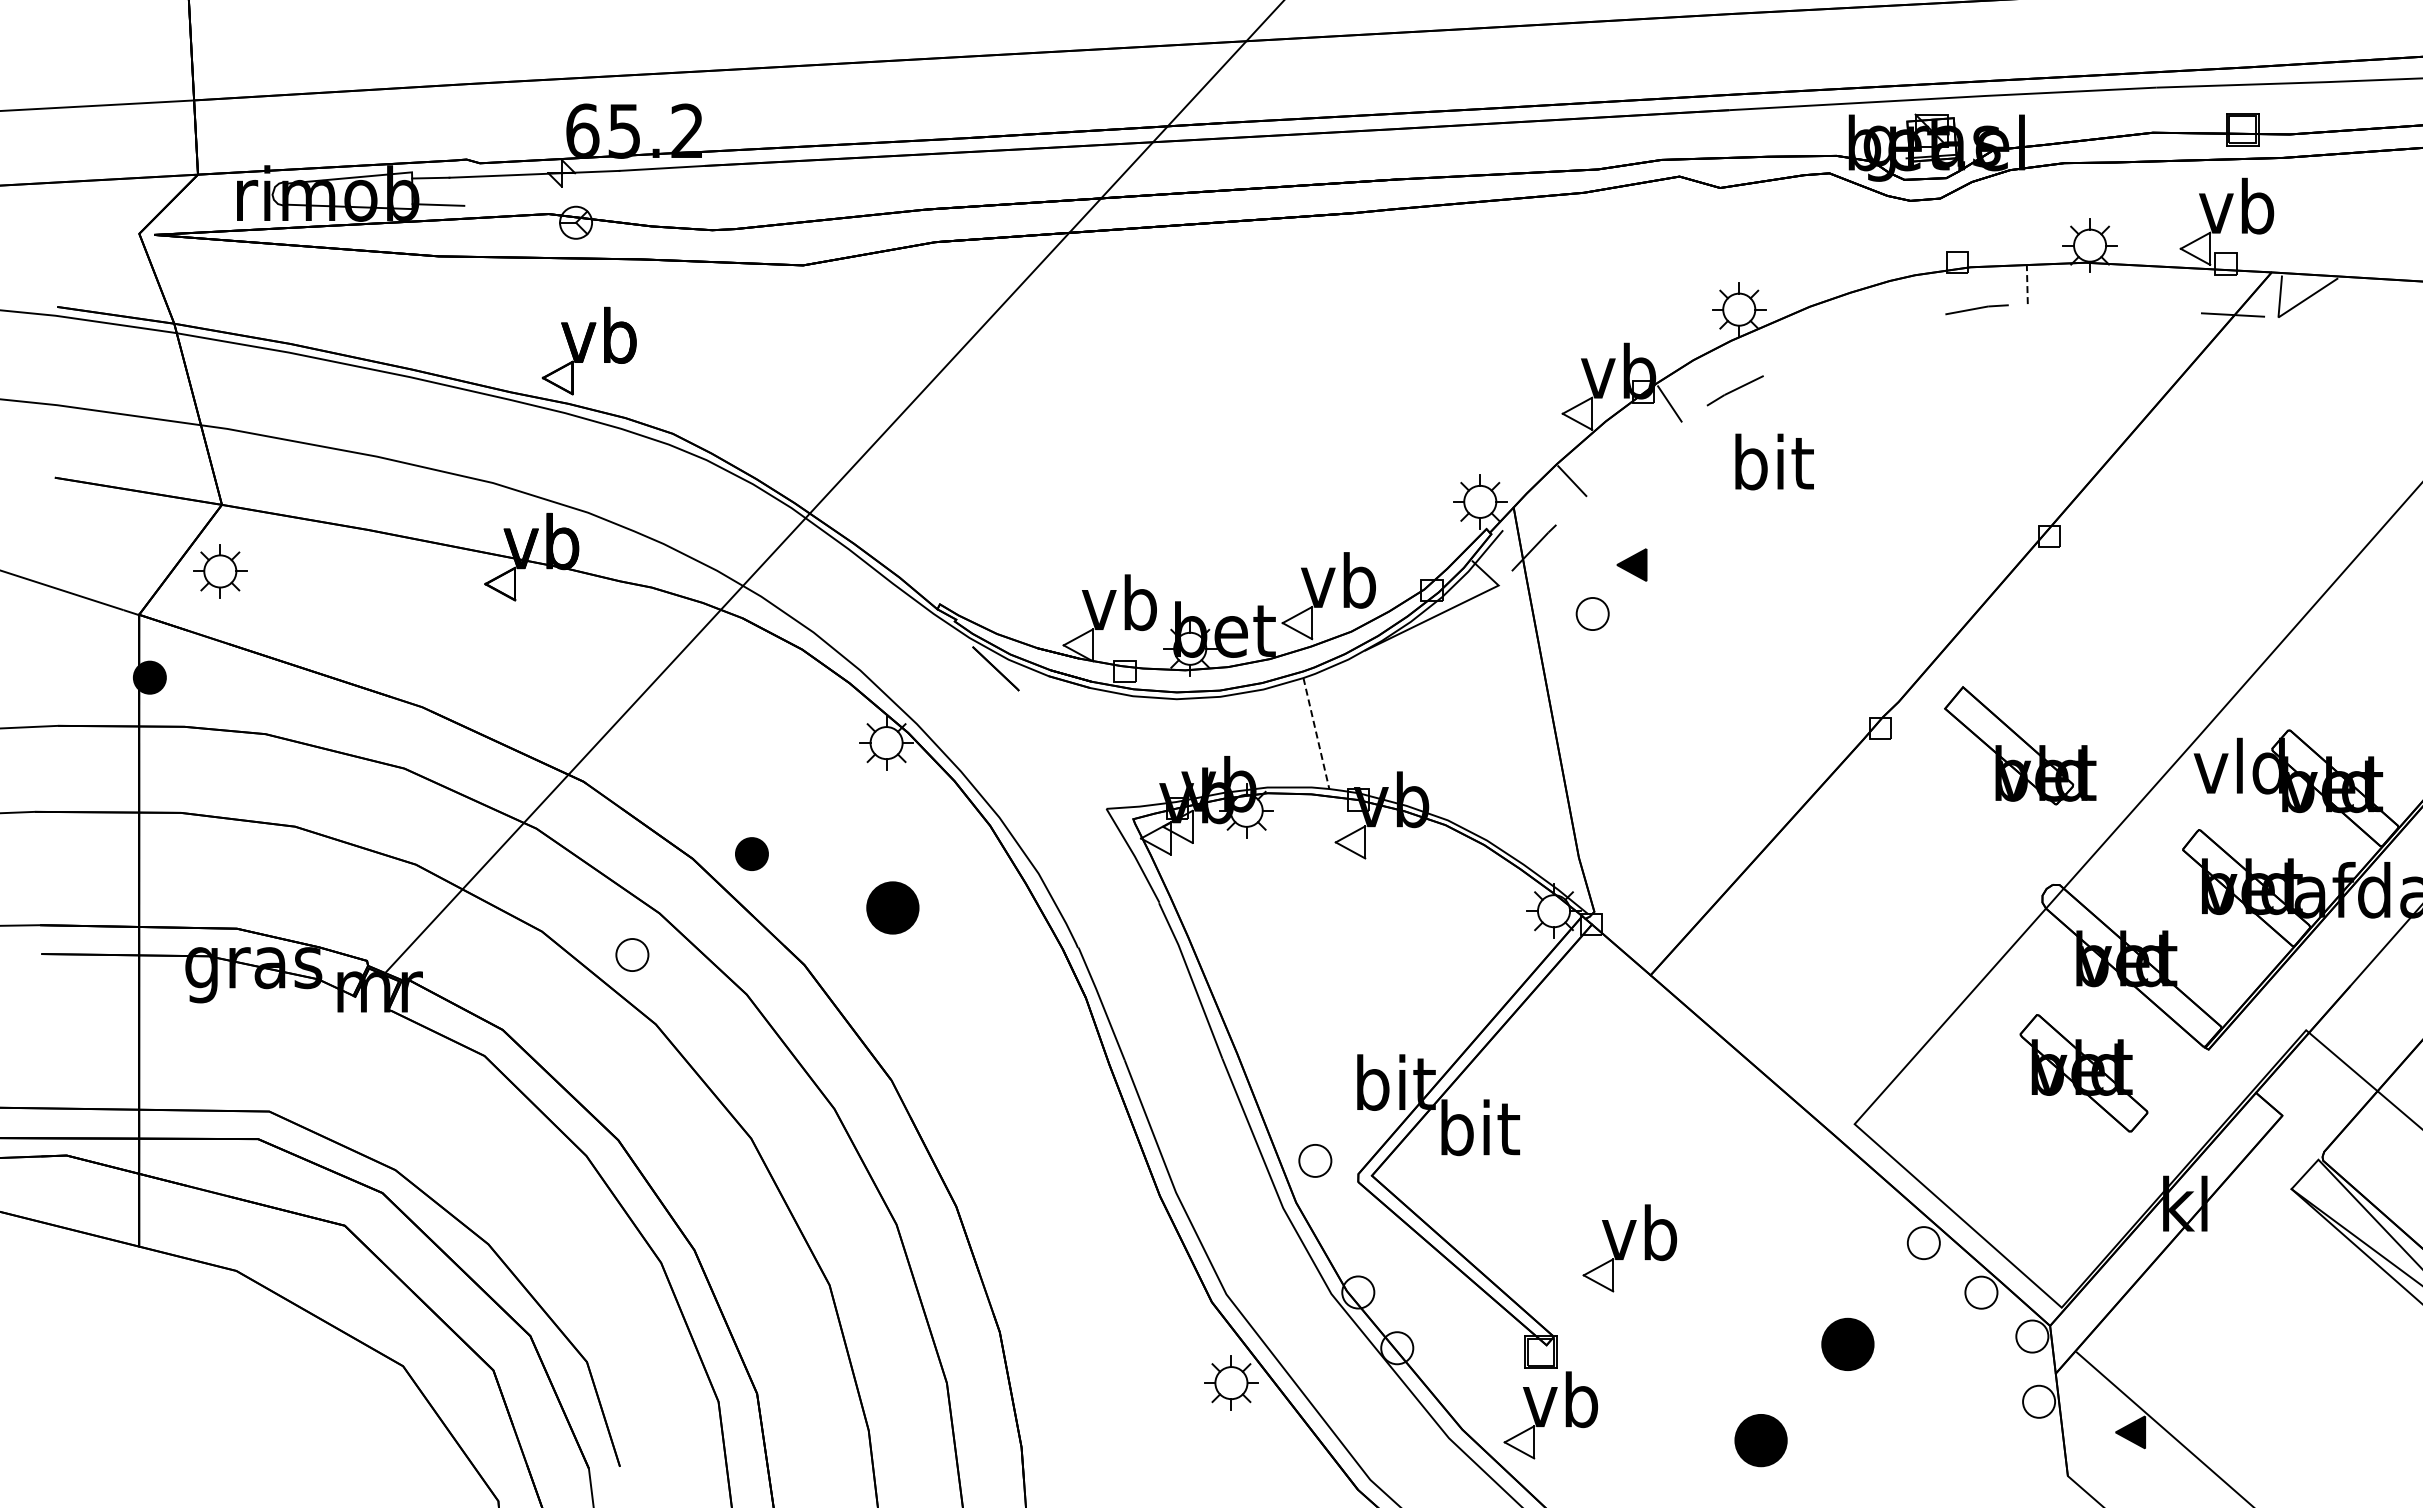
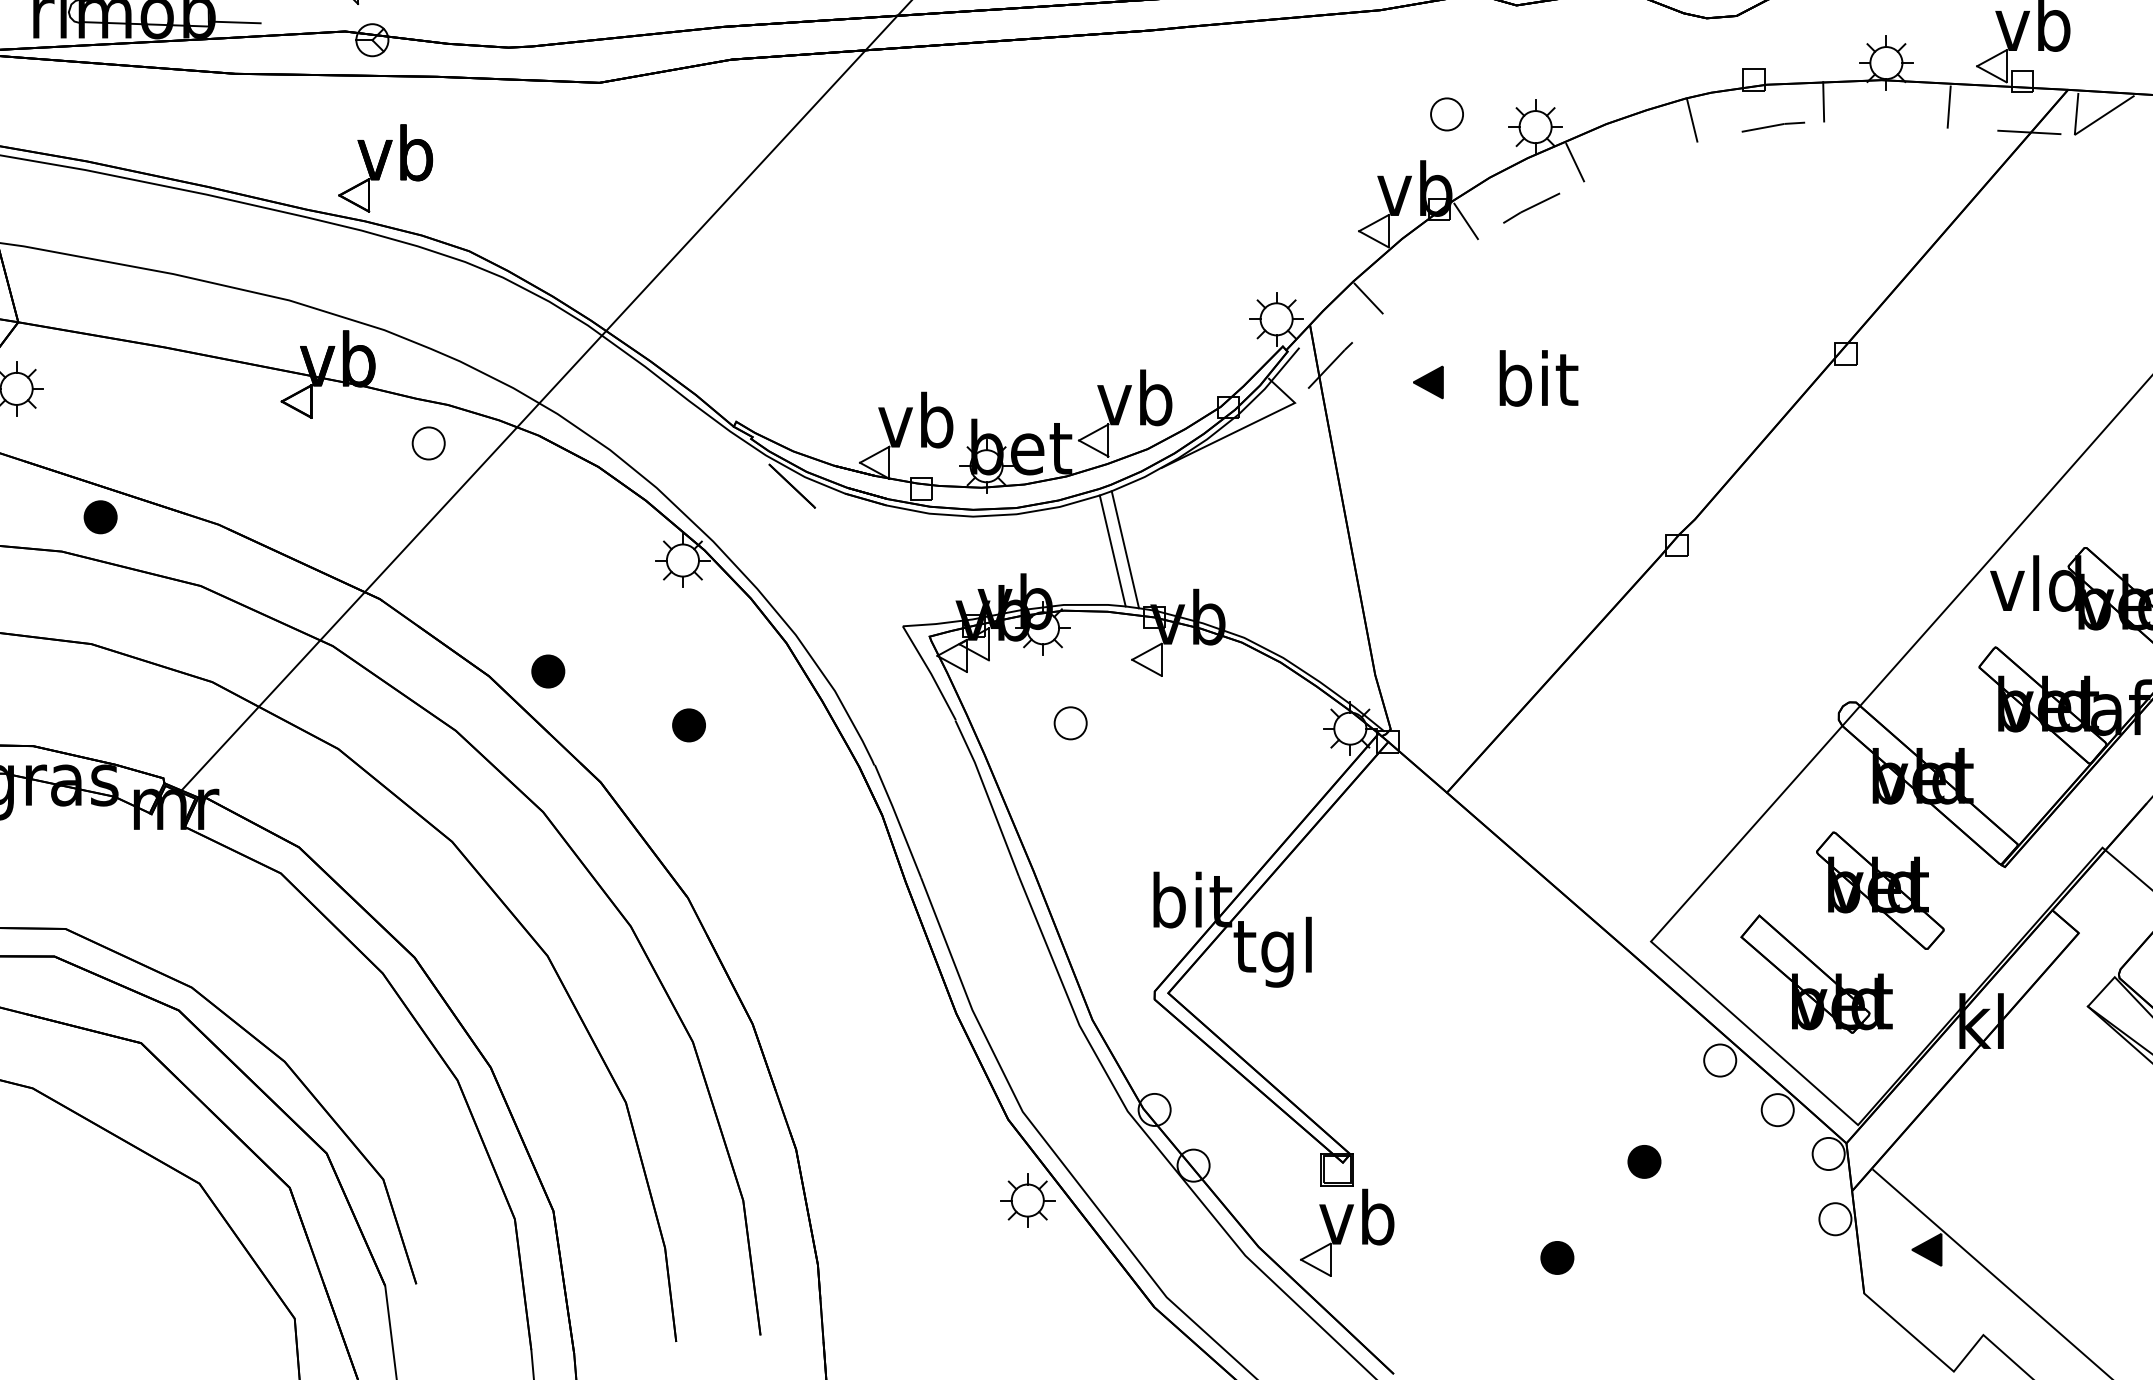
line: (2027, 284) -> (1823, 101), dashed -> solid
line: (2152, 289) -> (1948, 106), added
line: (1895, 302) -> (1691, 119), added
line: (1778, 344) -> (1574, 161), added
text: (1774, 461) -> (1538, 377), moved
part: (1592, 613) -> (1446, 113), moved
part: (304, 699) -> (100, 516), added
line: (1328, 731) -> (1124, 548), added
line: (1316, 733) -> (1112, 550), dashed -> solid
part: (2020, 745) -> (1816, 973), moved
part: (892, 907) -> (688, 724), size x0.62
part: (632, 954) -> (428, 442), moved
text: (1478, 1134) -> (1274, 951), bit -> tgl
part: (1315, 1160) -> (1070, 722), moved
part: (1629, 1248) -> (1425, 1065), removed
part: (1848, 1344) -> (1644, 1161), size x0.62
part: (1760, 1440) -> (1556, 1257), size x0.62

